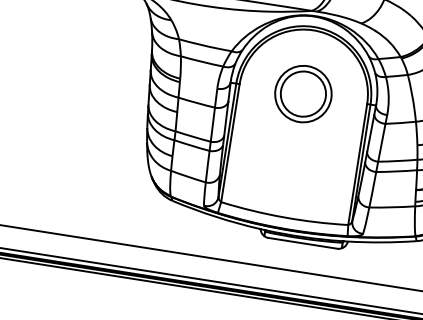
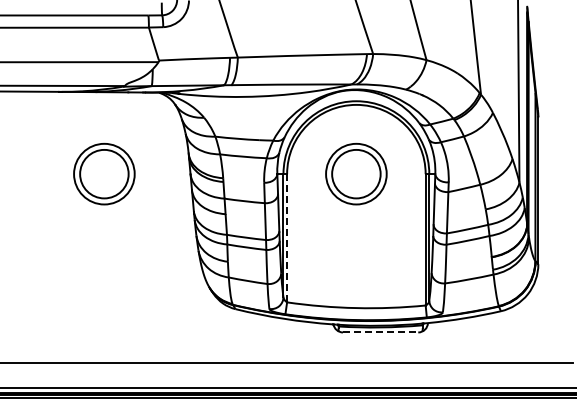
part: (71, 57) -> (104, 173), added
line: (230, 142) -> (287, 237), solid -> dashed
line: (302, 243) -> (380, 332), solid -> dashed

